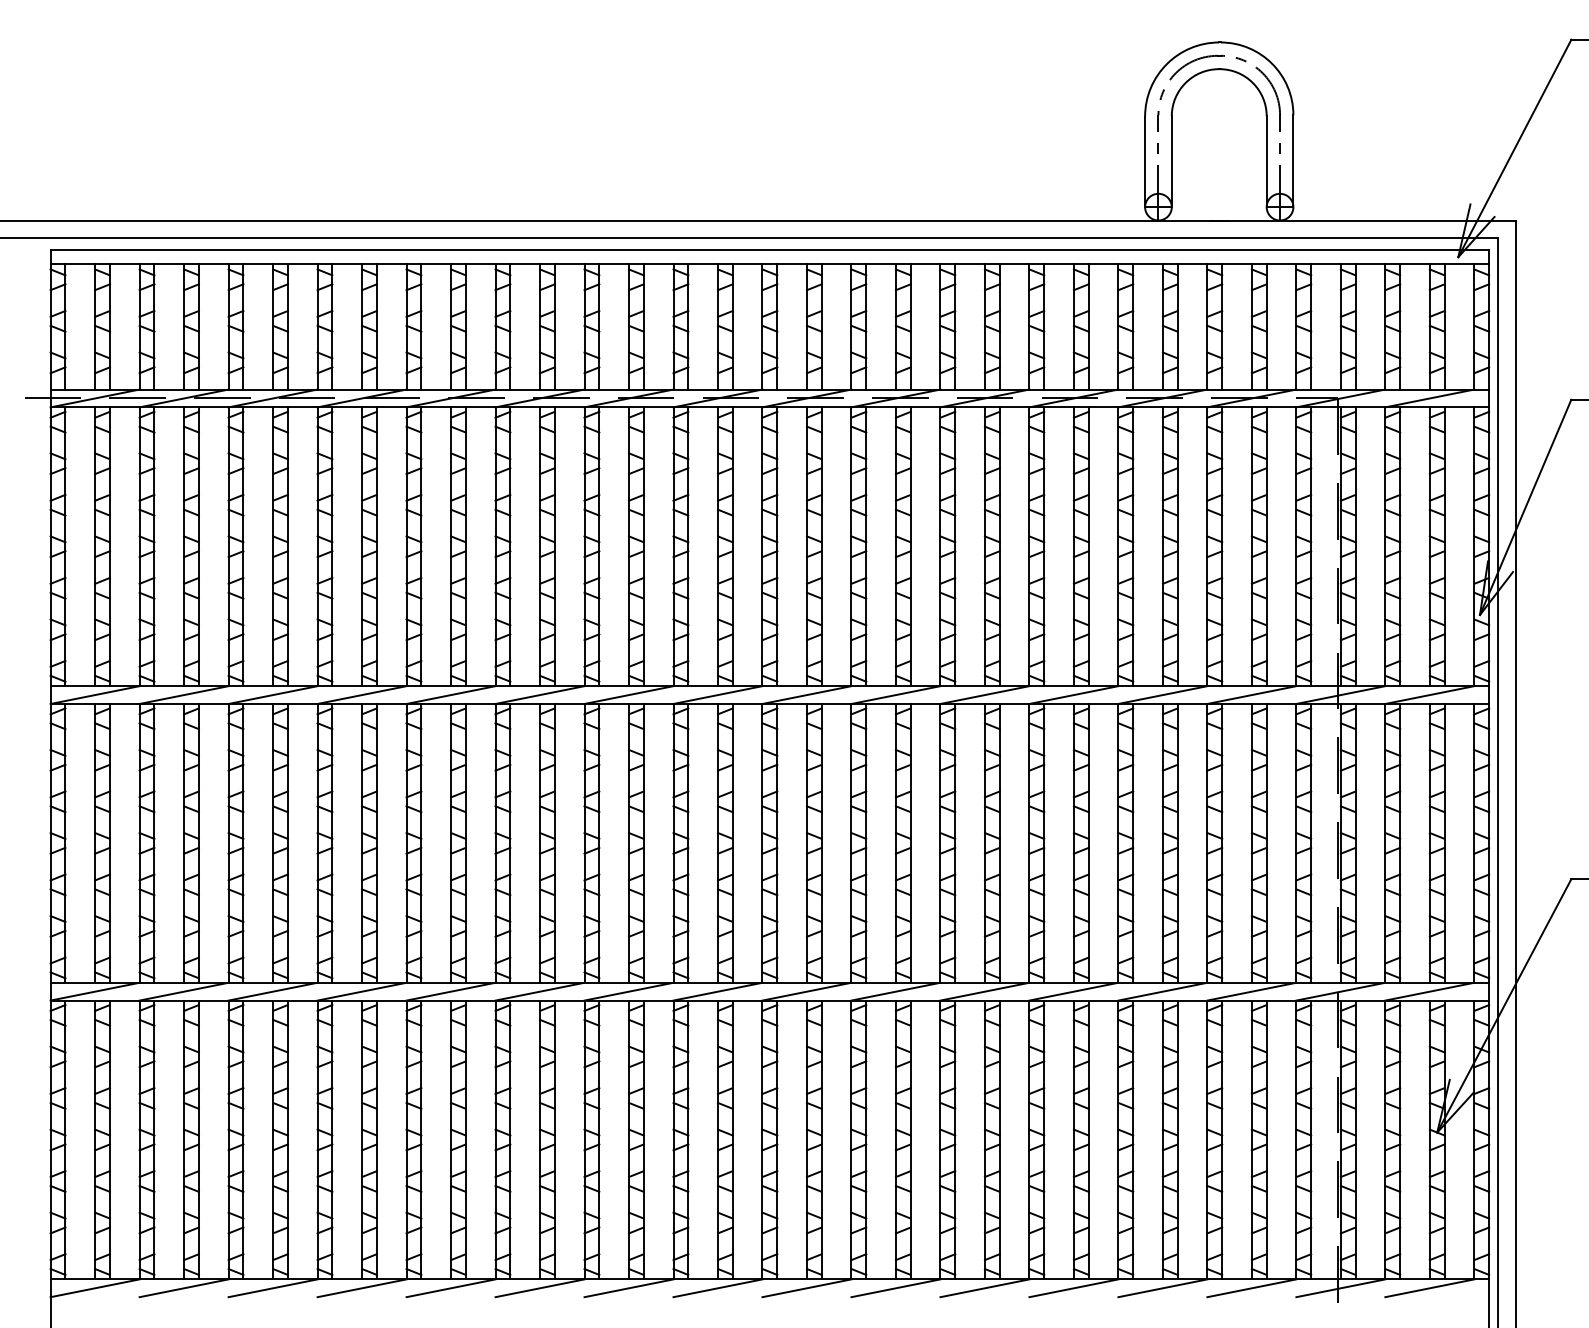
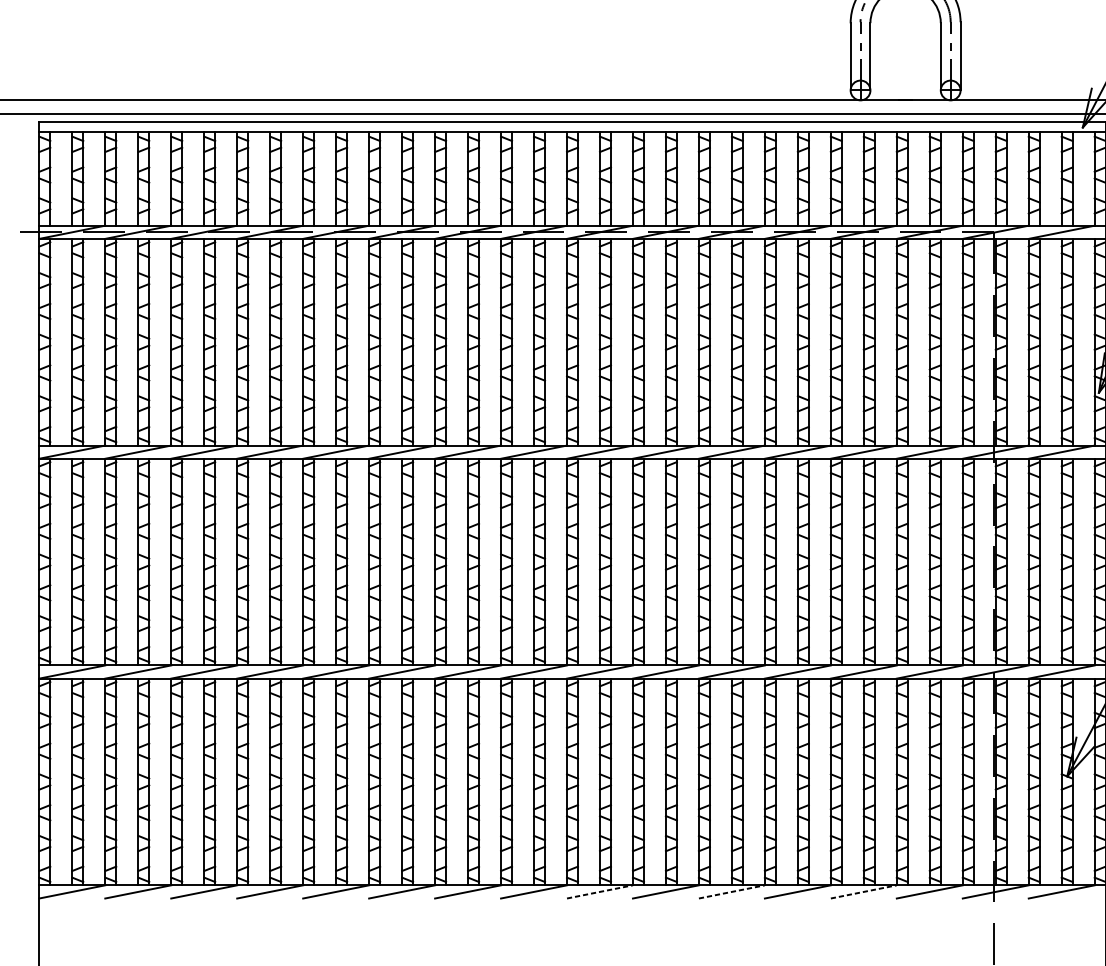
line: (807, 1288) -> (600, 892), solid -> dashed
line: (985, 1288) -> (732, 892), solid -> dashed
line: (1163, 1288) -> (864, 892), solid -> dashed

